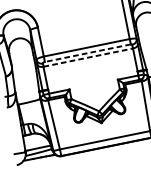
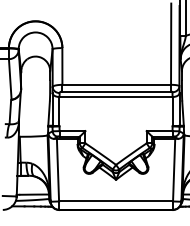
line: (87, 53) -> (116, 91), dashed -> solid
line: (88, 57) -> (116, 97), dashed -> solid

